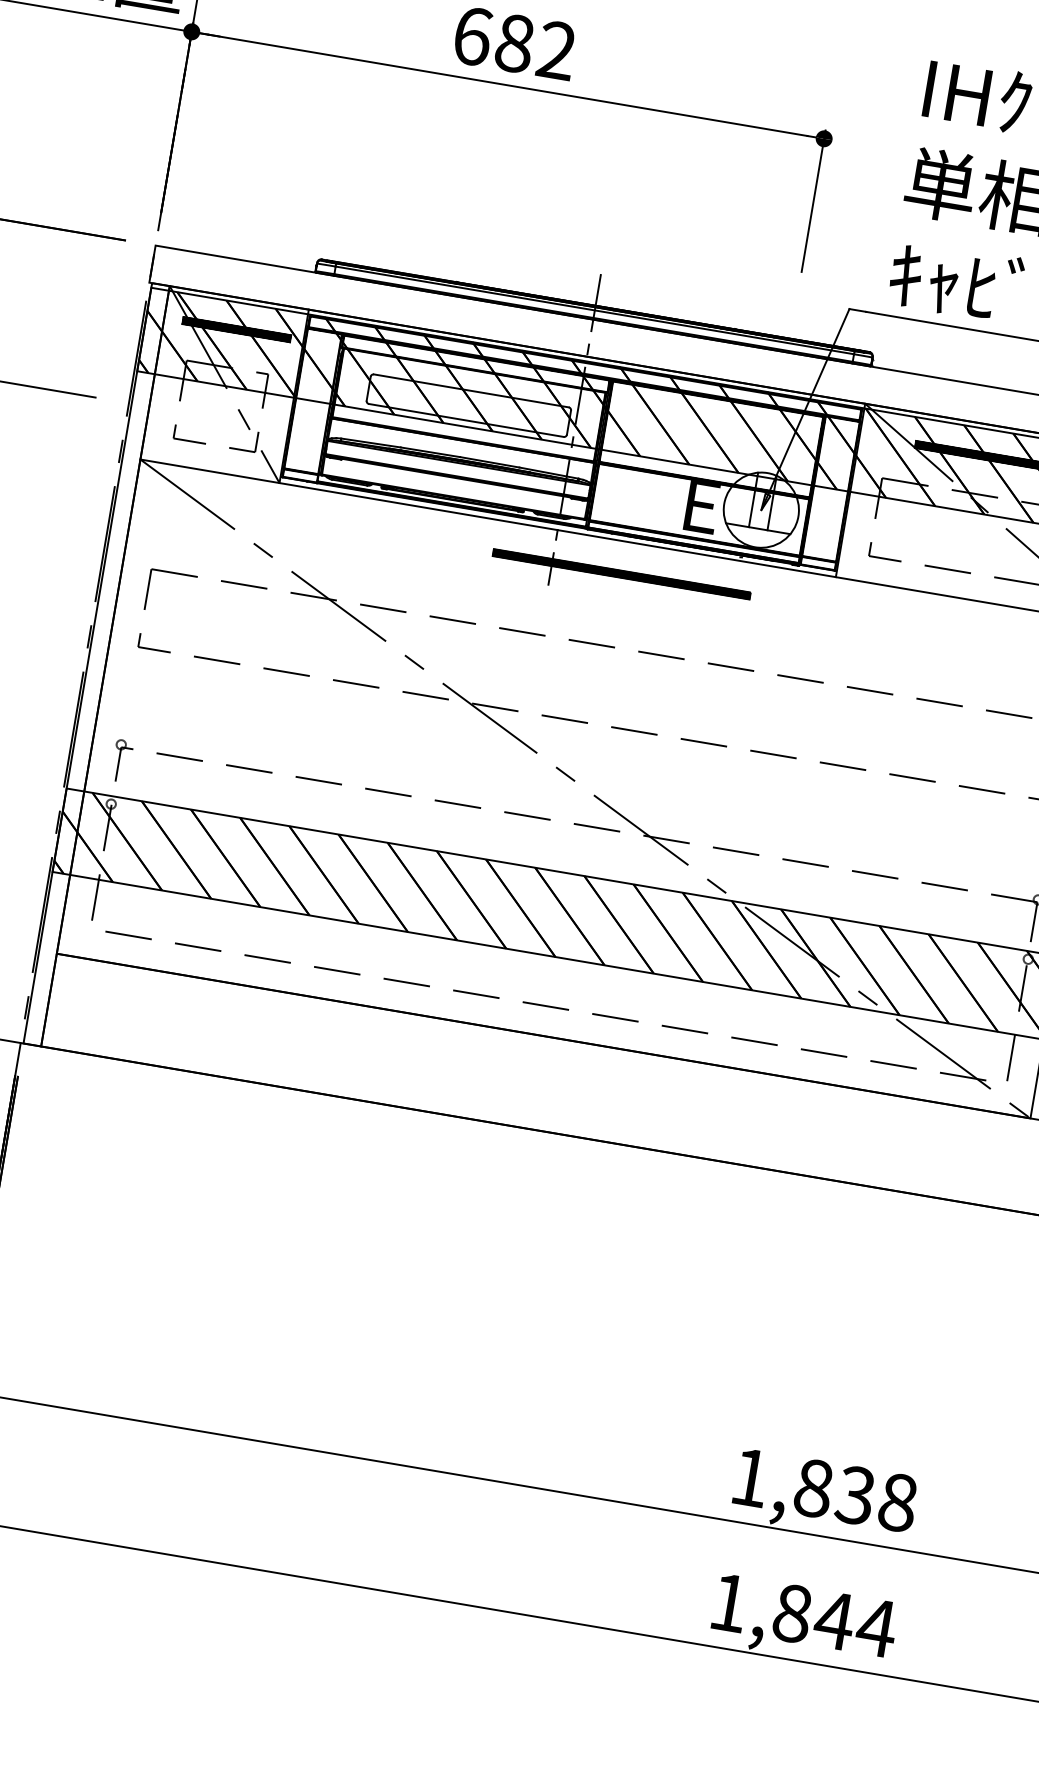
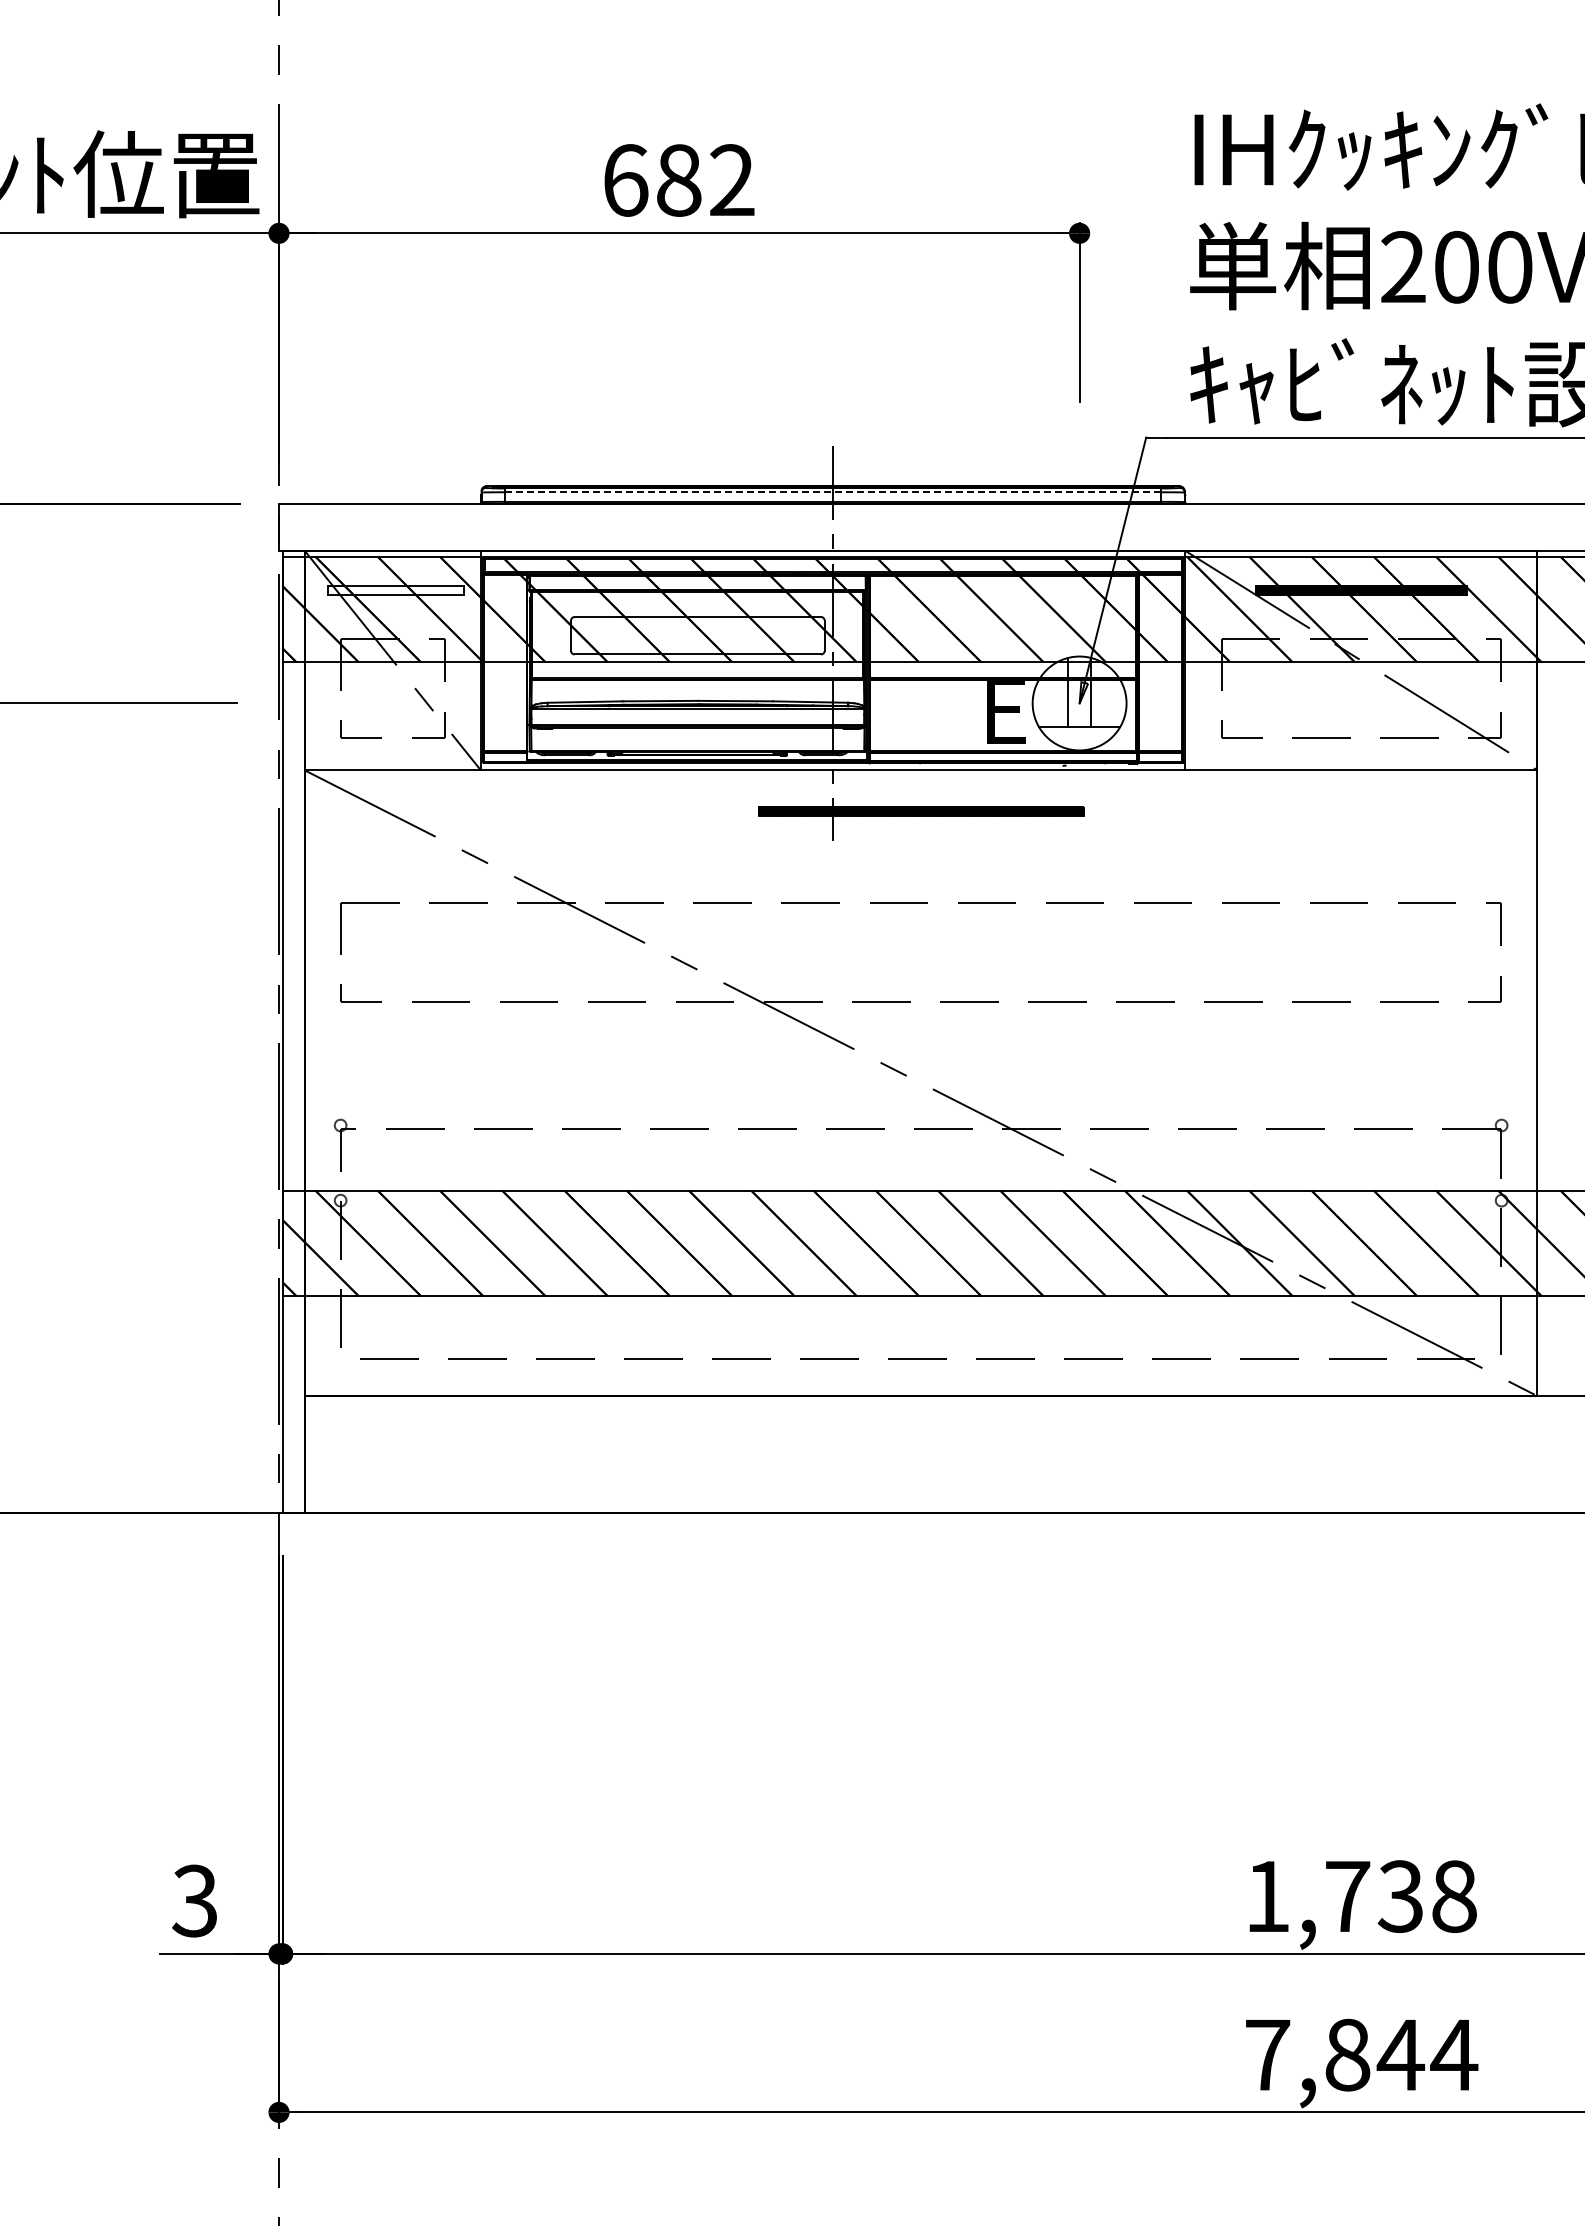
line: (594, 310) -> (832, 492), solid -> dashed
hatch: (236, 329) -> (396, 590), removed
text: (813, 1488) -> (1347, 1896), 1,838 -> 1,738
text: (730, 1602) -> (1268, 2054), 1,844 -> 7,844

